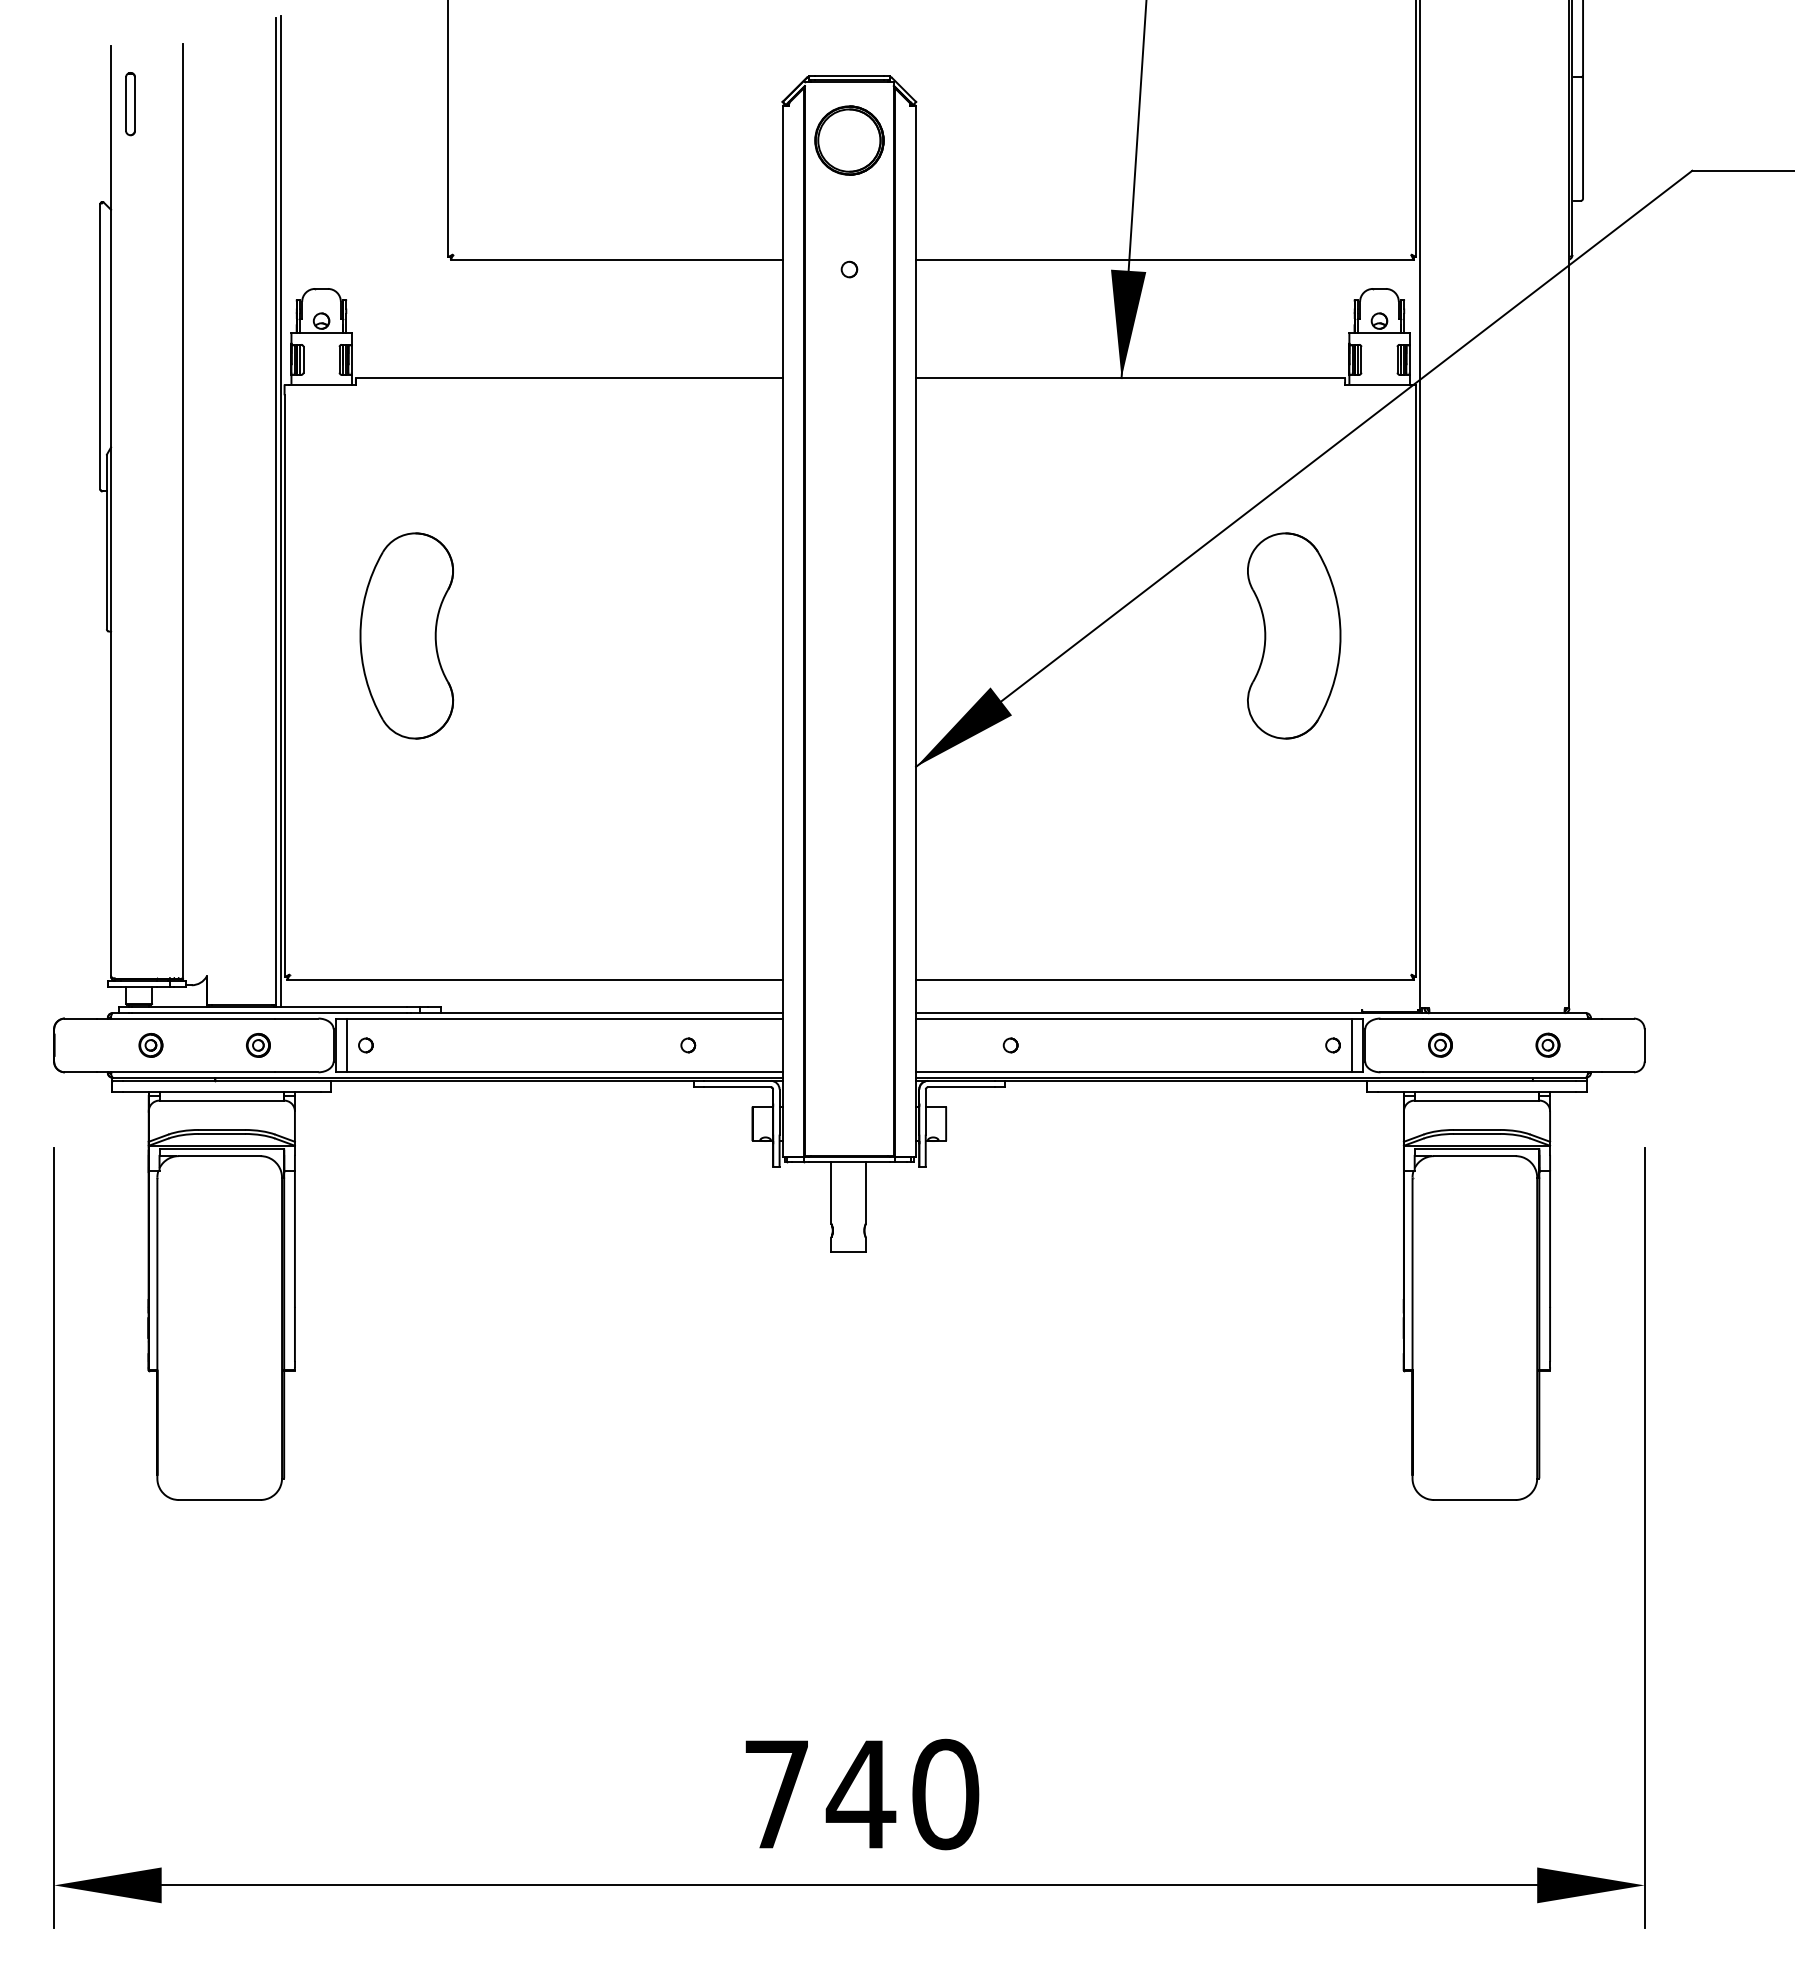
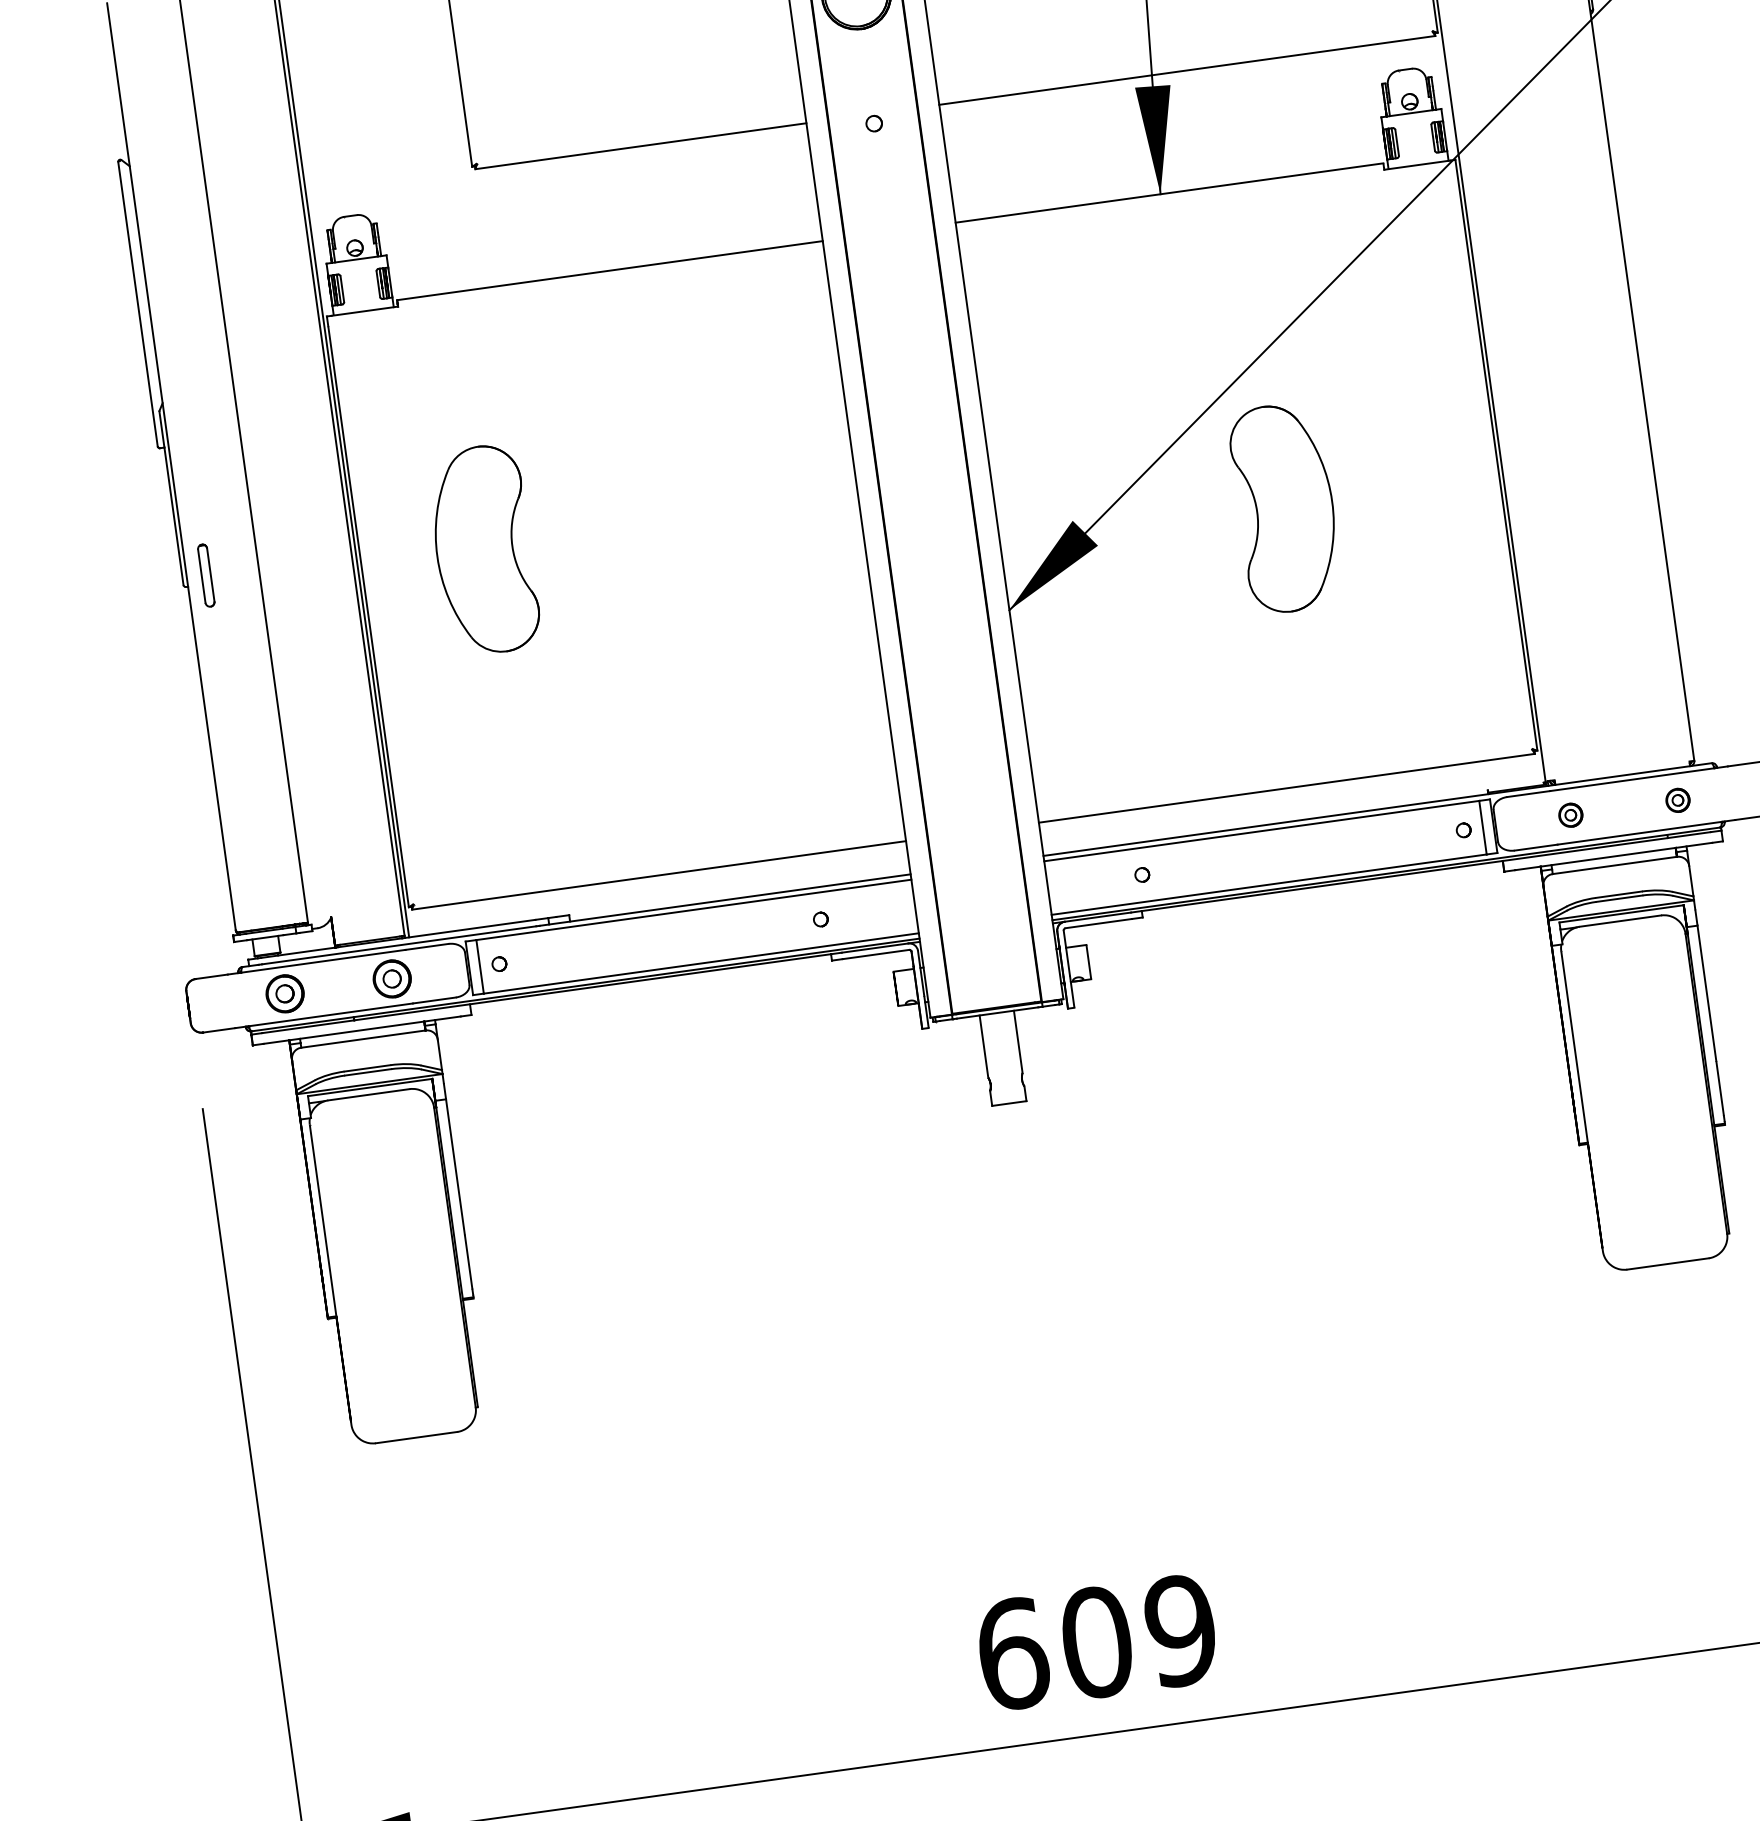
part: (130, 104) -> (206, 576), moved
part: (1294, 635) -> (1286, 507), moved
part: (150, 1045) -> (284, 994), size x1.6
part: (258, 1045) -> (392, 979), size x1.6
text: (861, 1794) -> (1097, 1642), 740 -> 609

